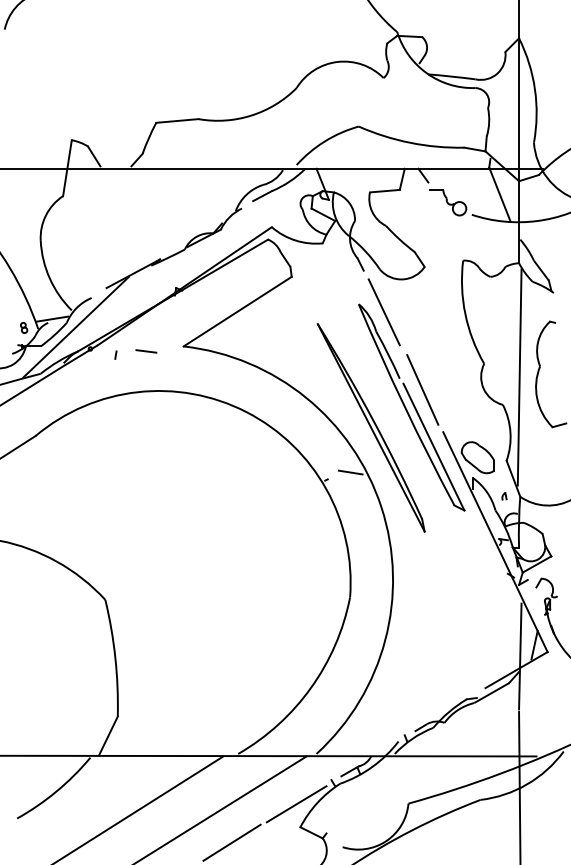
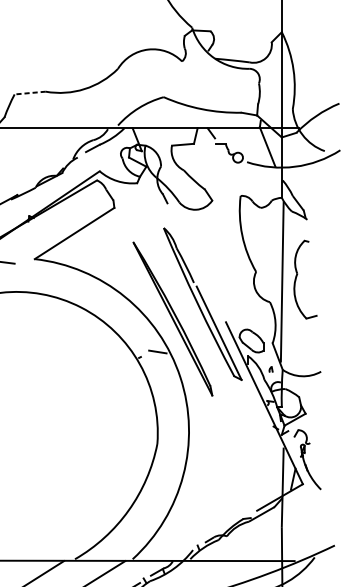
line: (176, 121) -> (29, 93), solid -> dashed
line: (383, 312) -> (181, 234), removed
line: (422, 389) -> (210, 290), removed

